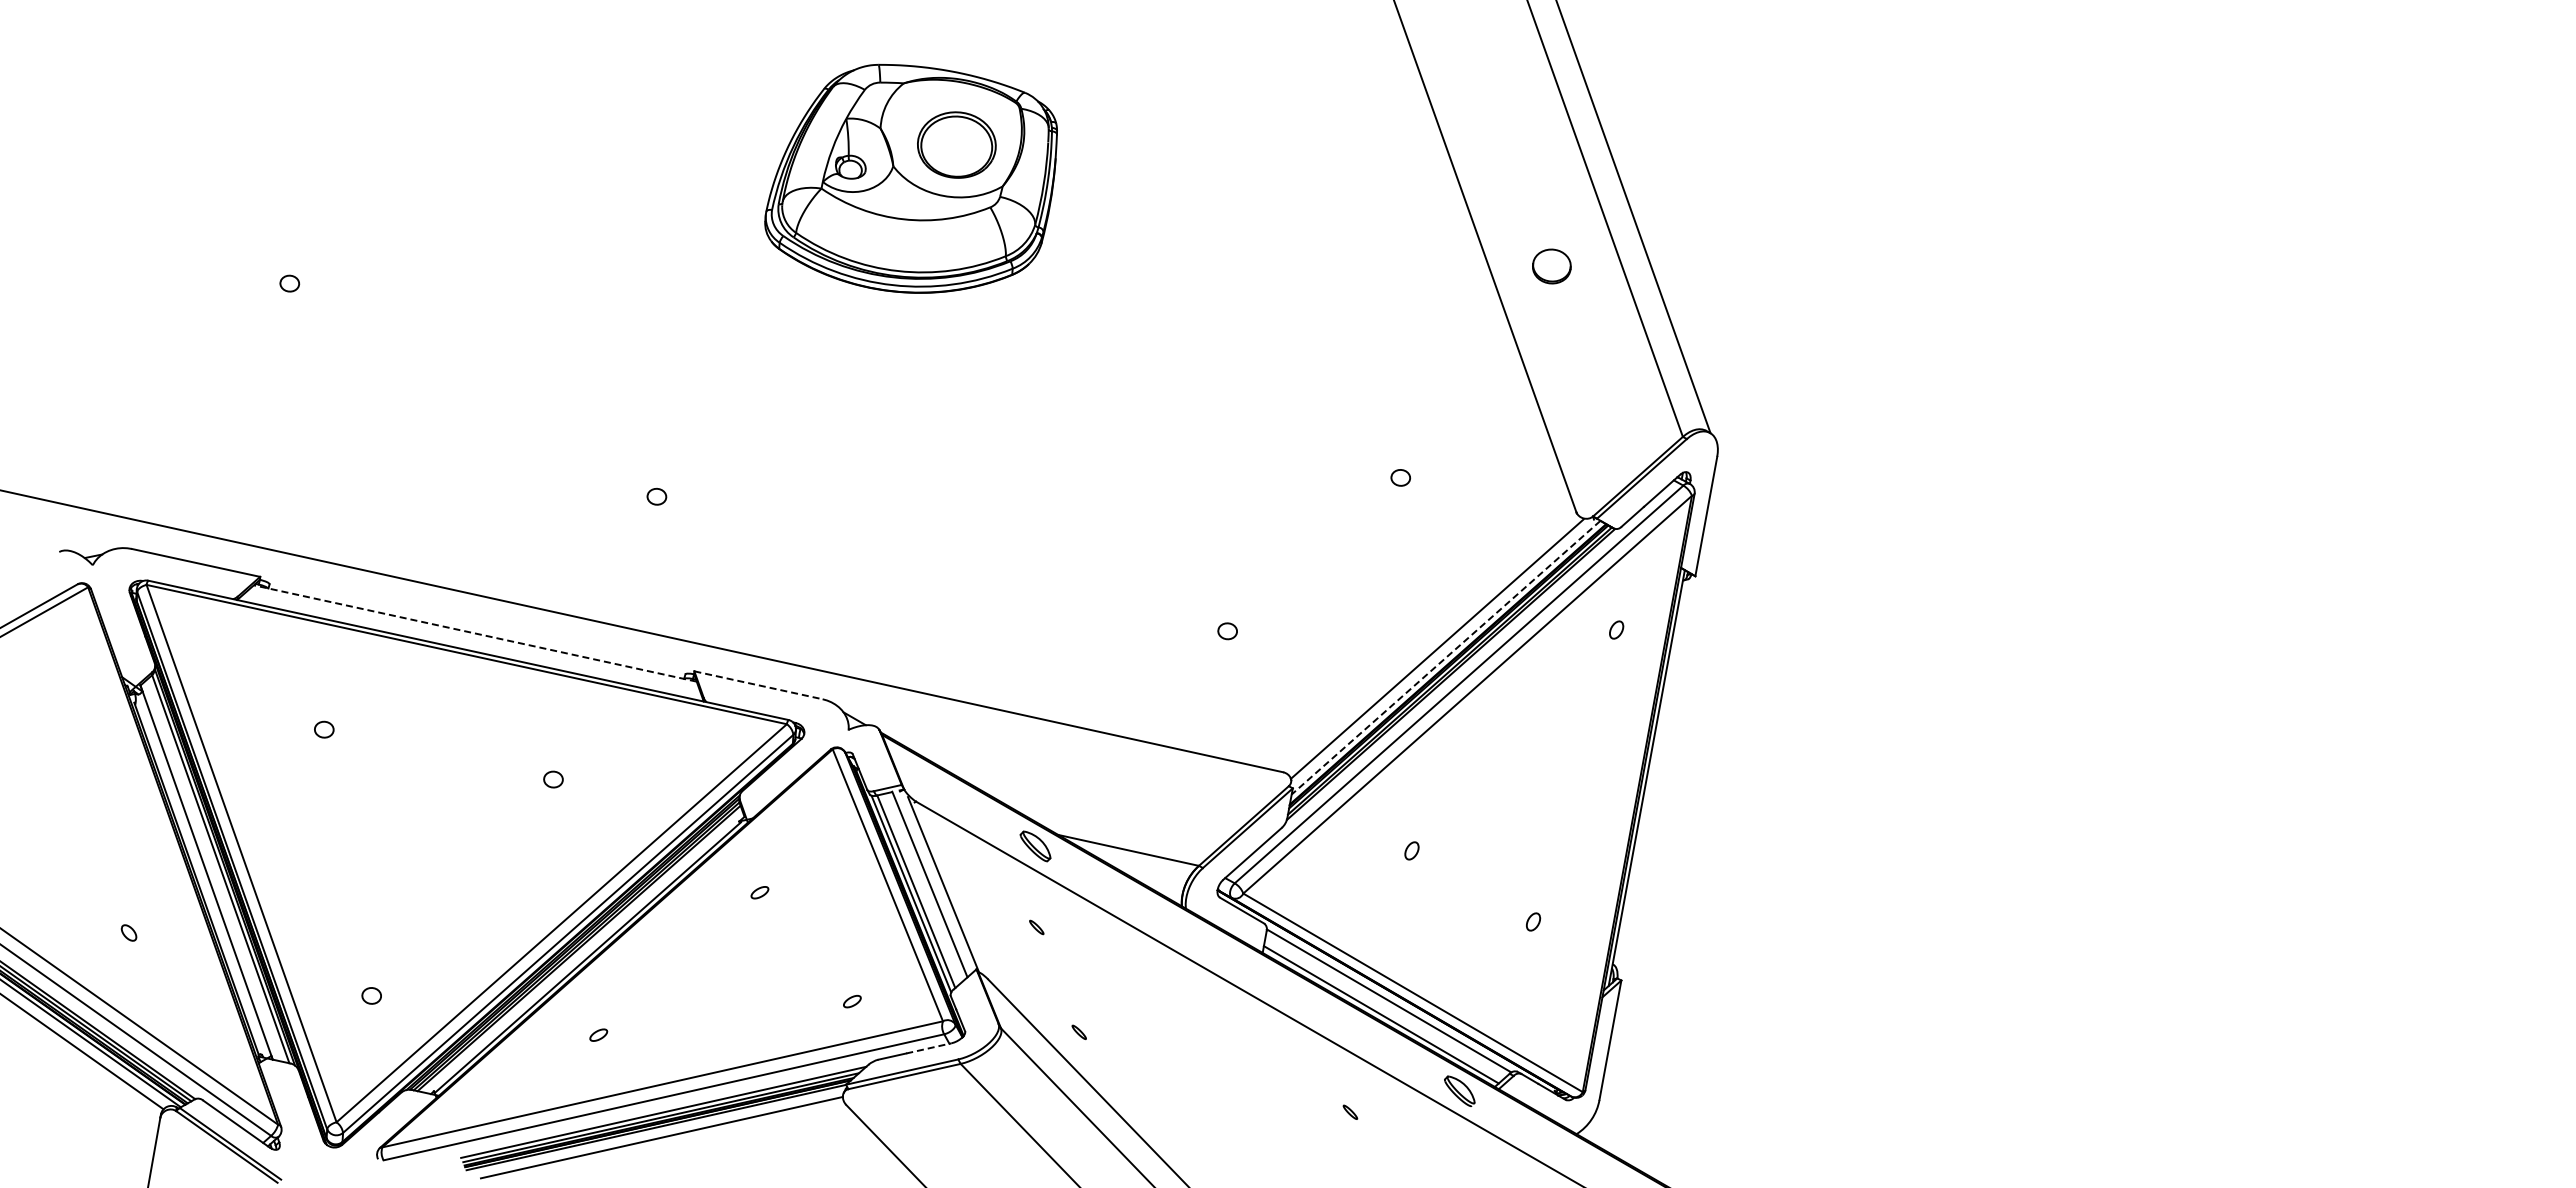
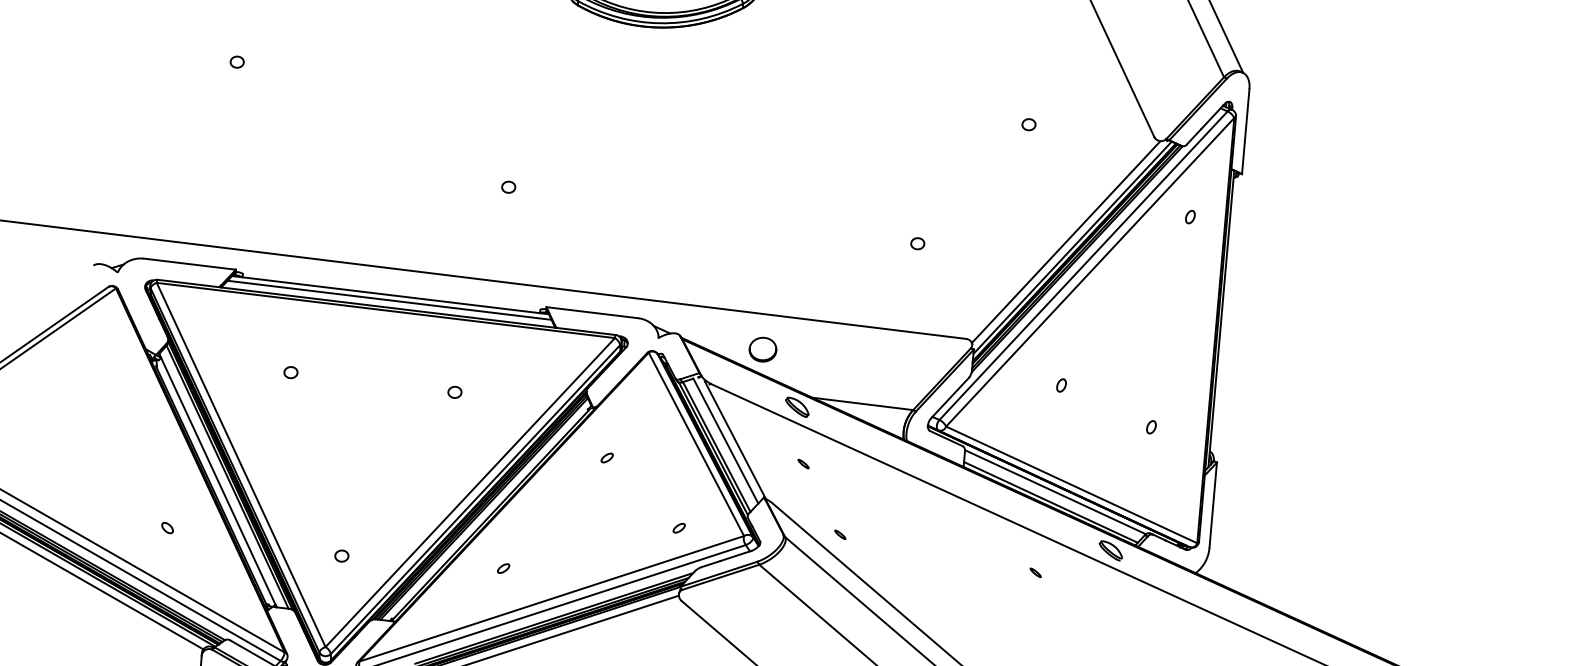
line: (475, 633) -> (390, 295), dashed -> solid
line: (472, 640) -> (388, 300), added
line: (1445, 658) -> (1072, 248), dashed -> solid
line: (758, 685) -> (592, 312), dashed -> solid
part: (994, 760) -> (762, 349), added
line: (929, 1048) -> (736, 556), dashed -> solid

